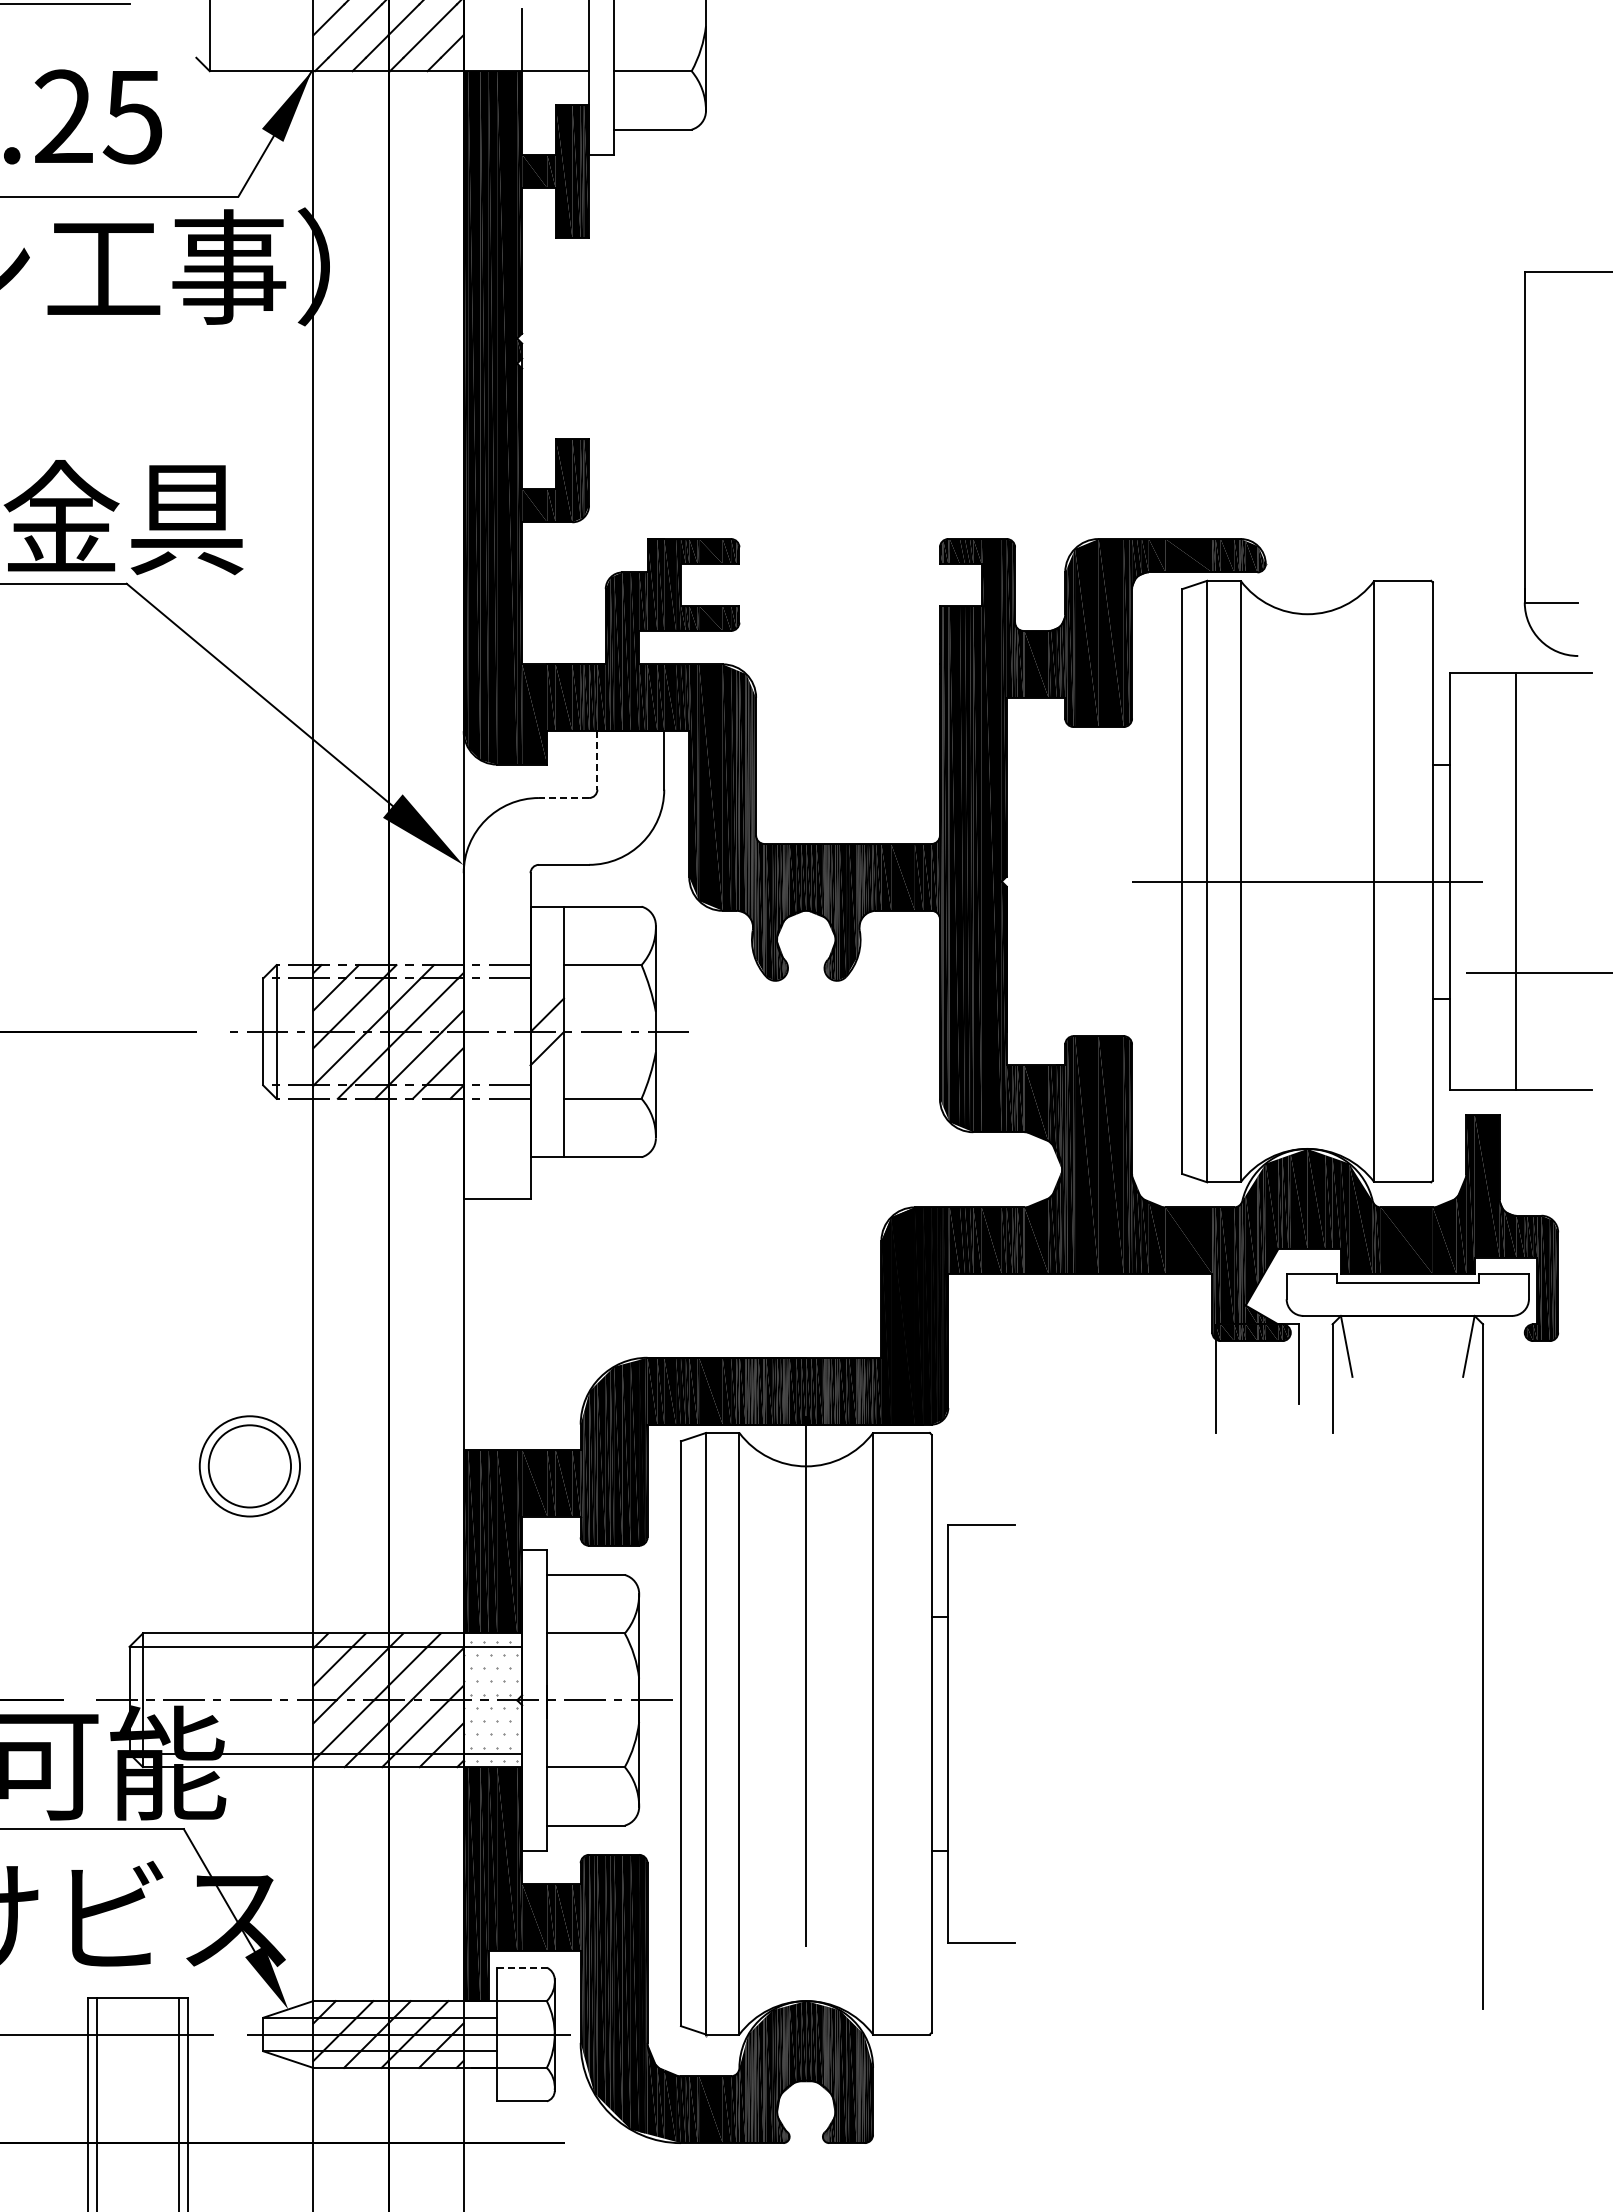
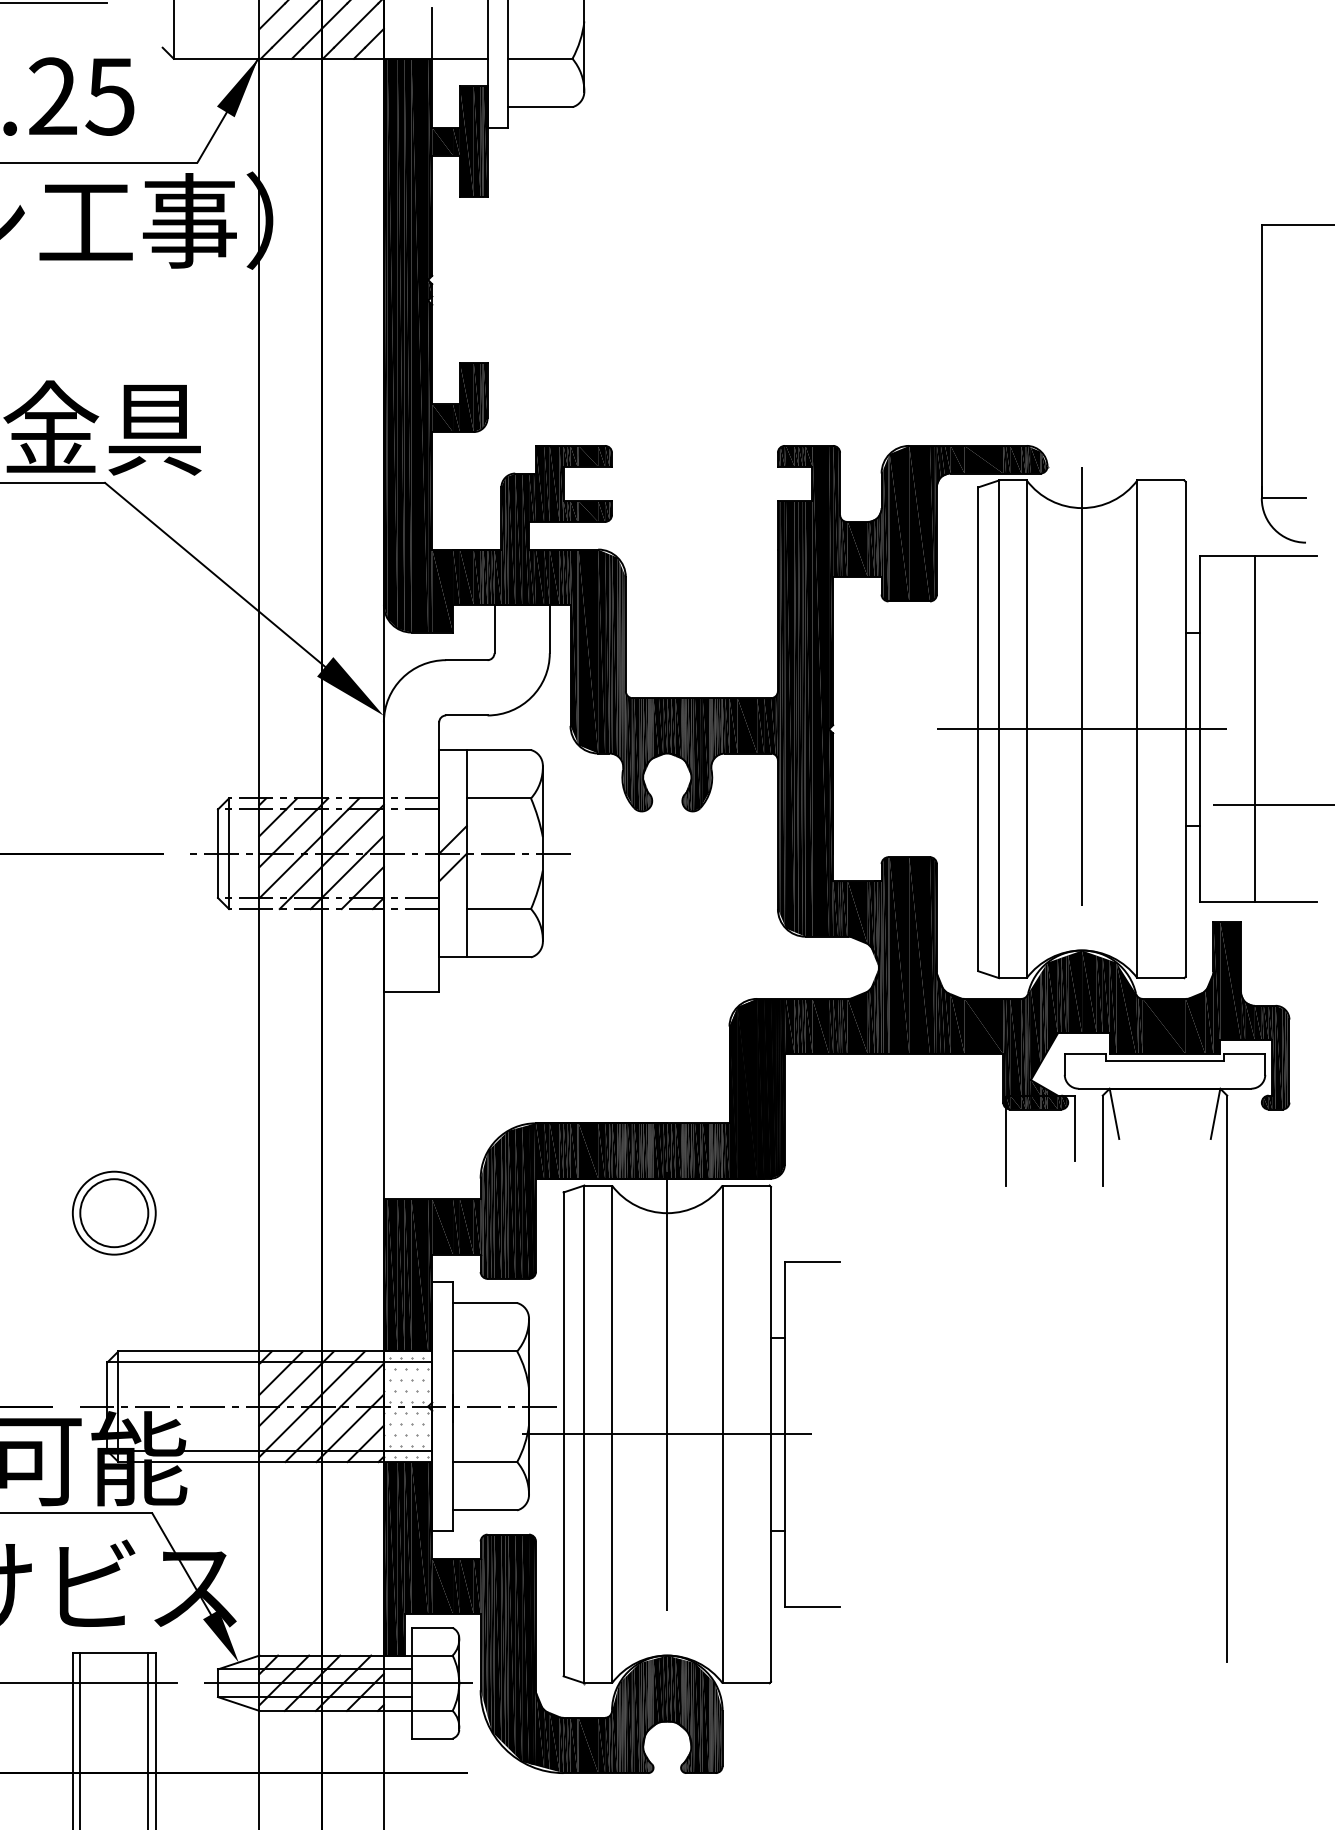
line: (597, 760) -> (494, 629), dashed -> solid
line: (563, 798) -> (466, 660), dashed -> solid
line: (1307, 881) -> (1082, 729), added
part: (249, 1466) -> (113, 1213), moved
line: (805, 1733) -> (666, 1434), added
line: (521, 1967) -> (431, 1627), dashed -> solid

